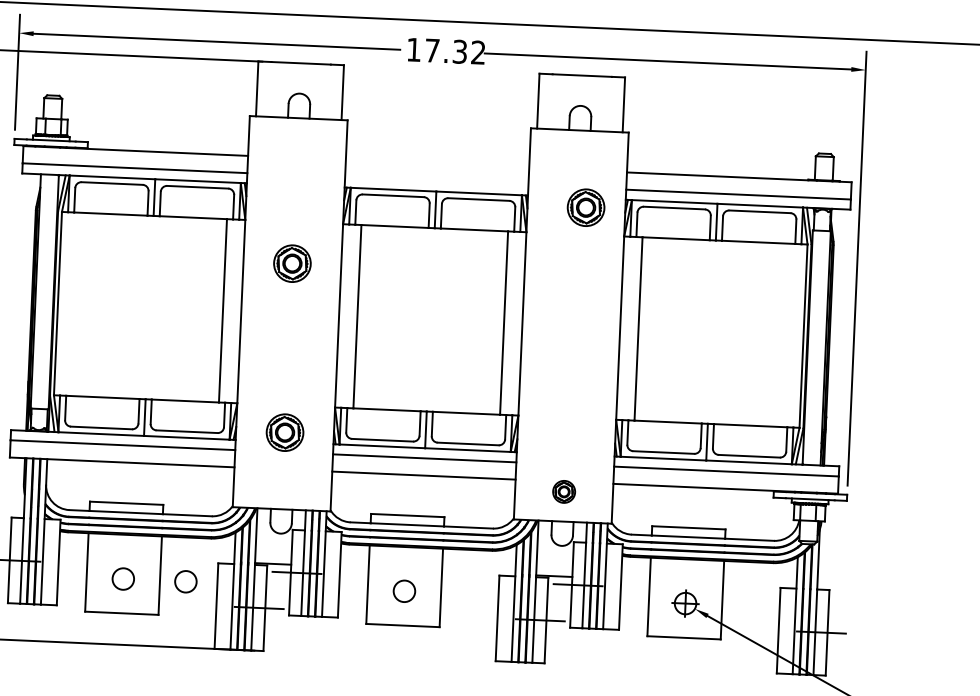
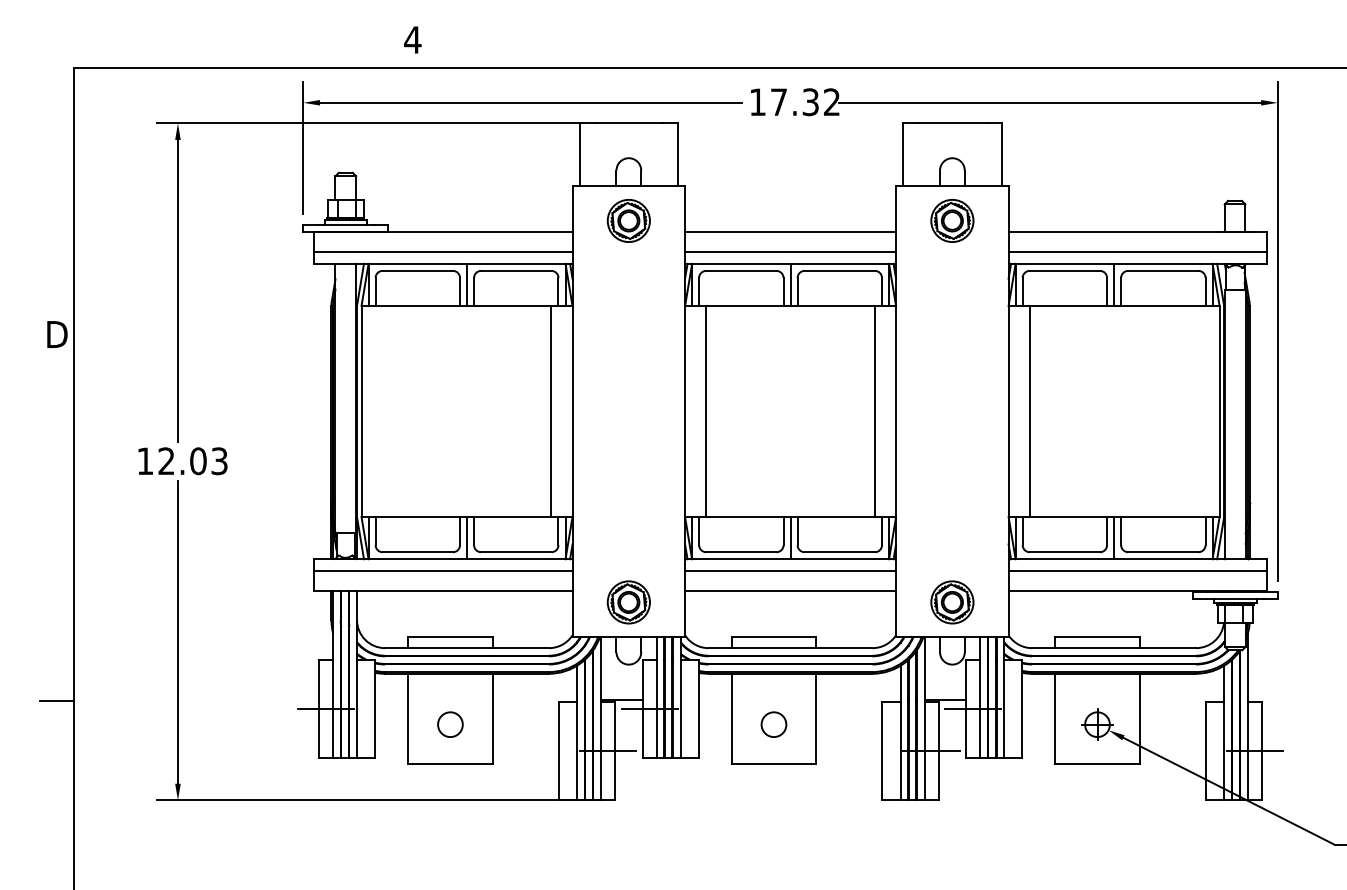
line: (437, 164) -> (790, 232), added
line: (436, 181) -> (790, 252), added
part: (586, 207) -> (952, 220), moved
part: (292, 263) -> (628, 220), moved
part: (284, 432) -> (628, 602), moved
part: (564, 491) -> (952, 602), size x1.67
circle: (185, 581) -> (522, 724), removed

